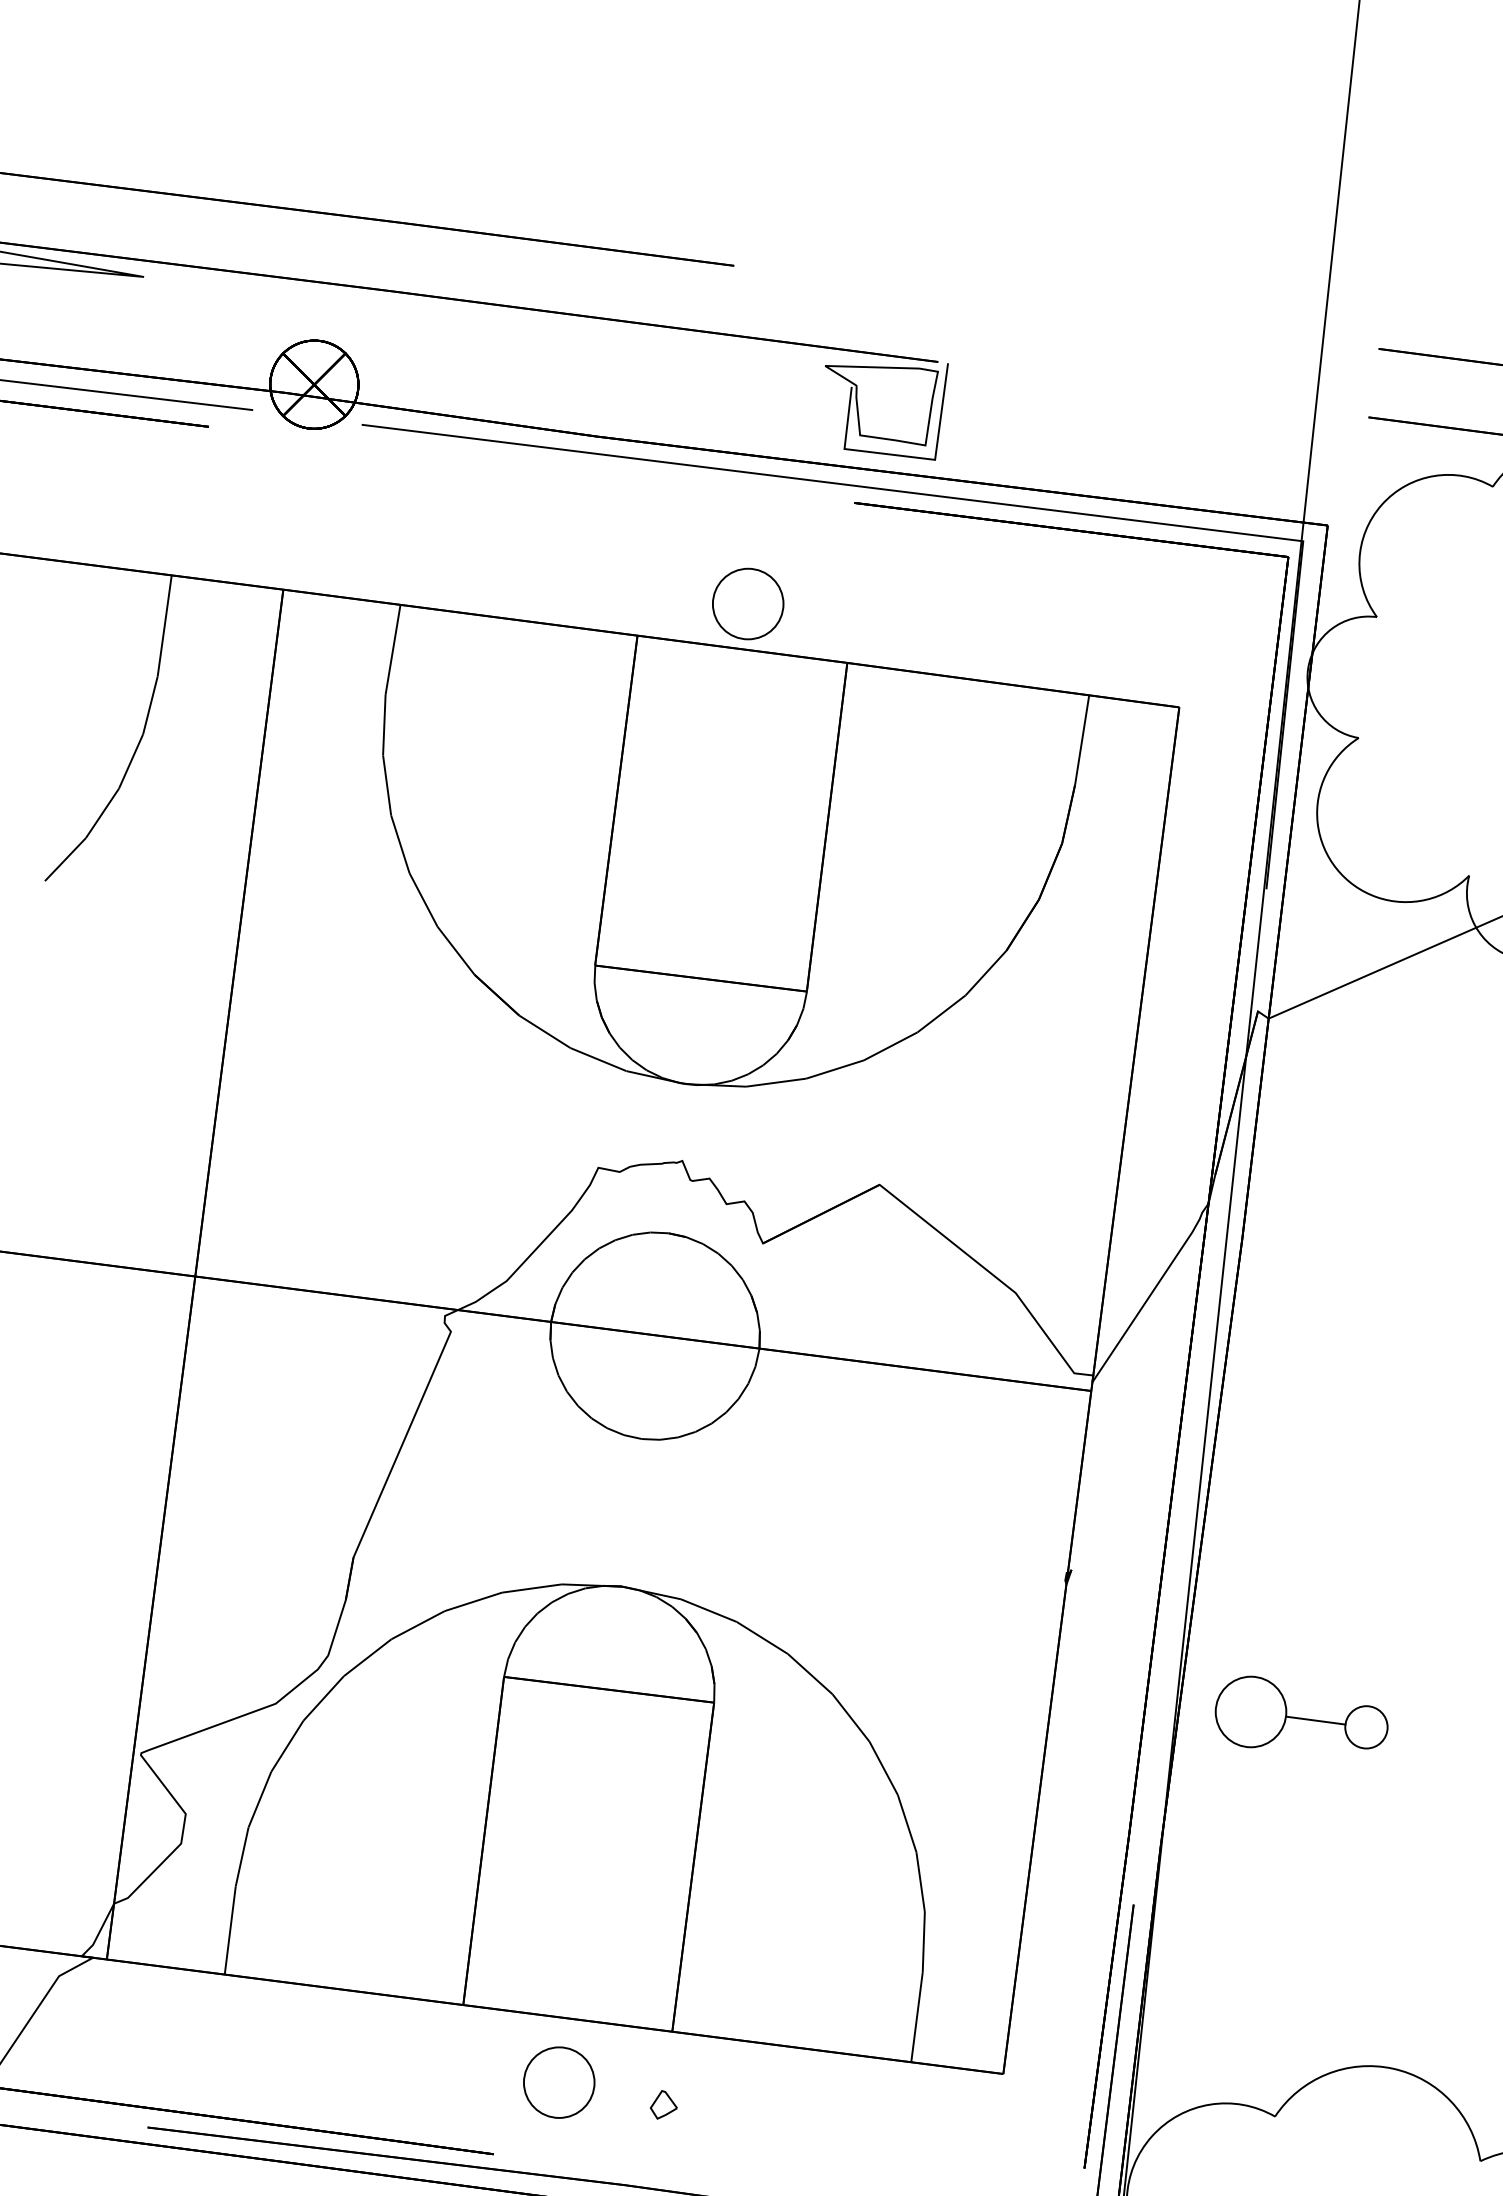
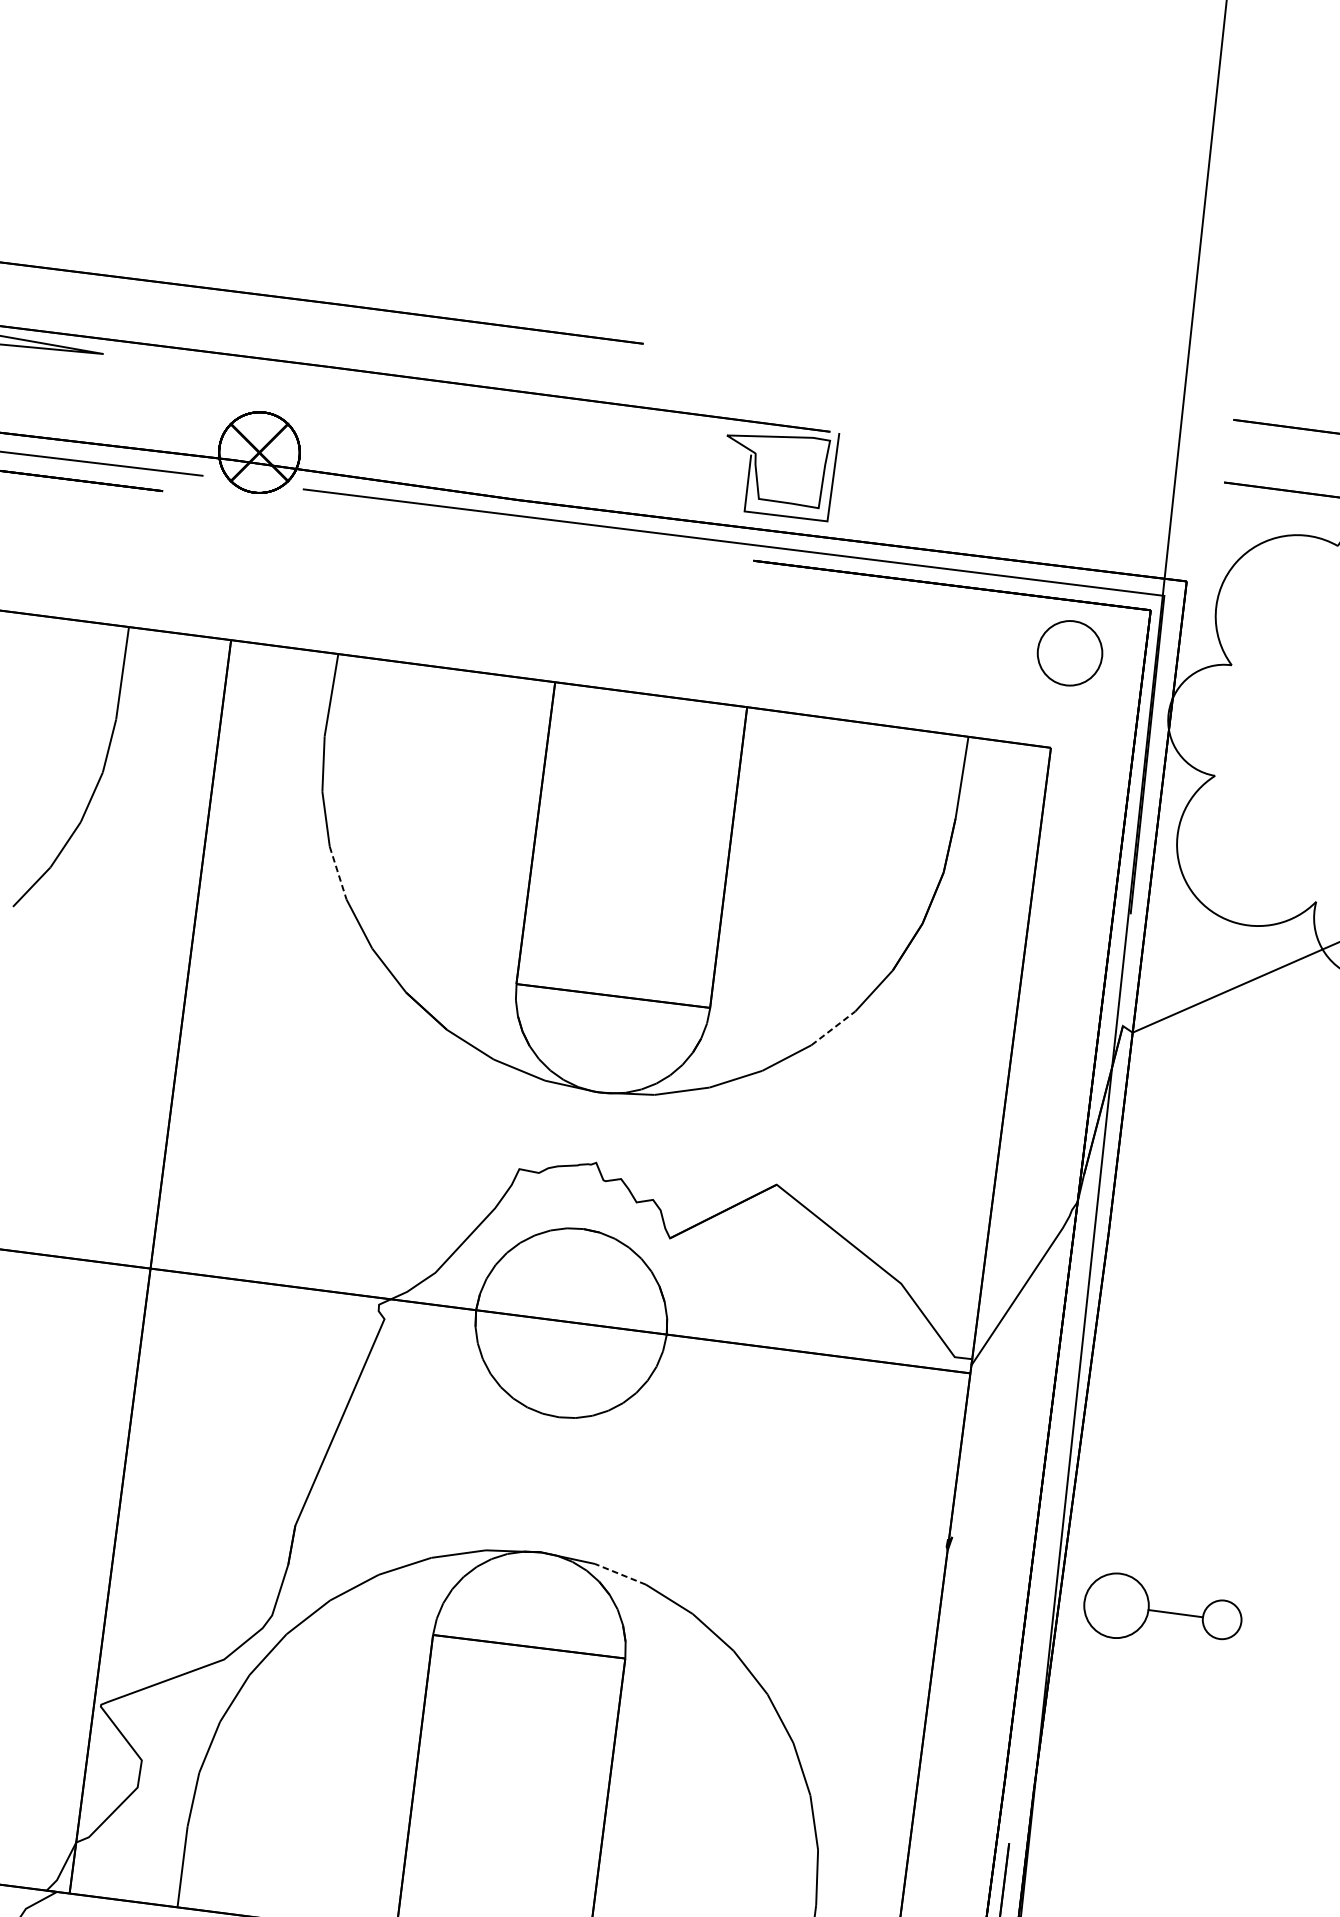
part: (748, 603) -> (1070, 652), moved
line: (400, 844) -> (338, 873), solid -> dashed
line: (942, 1013) -> (834, 1027), solid -> dashed
line: (708, 1610) -> (620, 1574), solid -> dashed
part: (1301, 1712) -> (1162, 1606), moved

